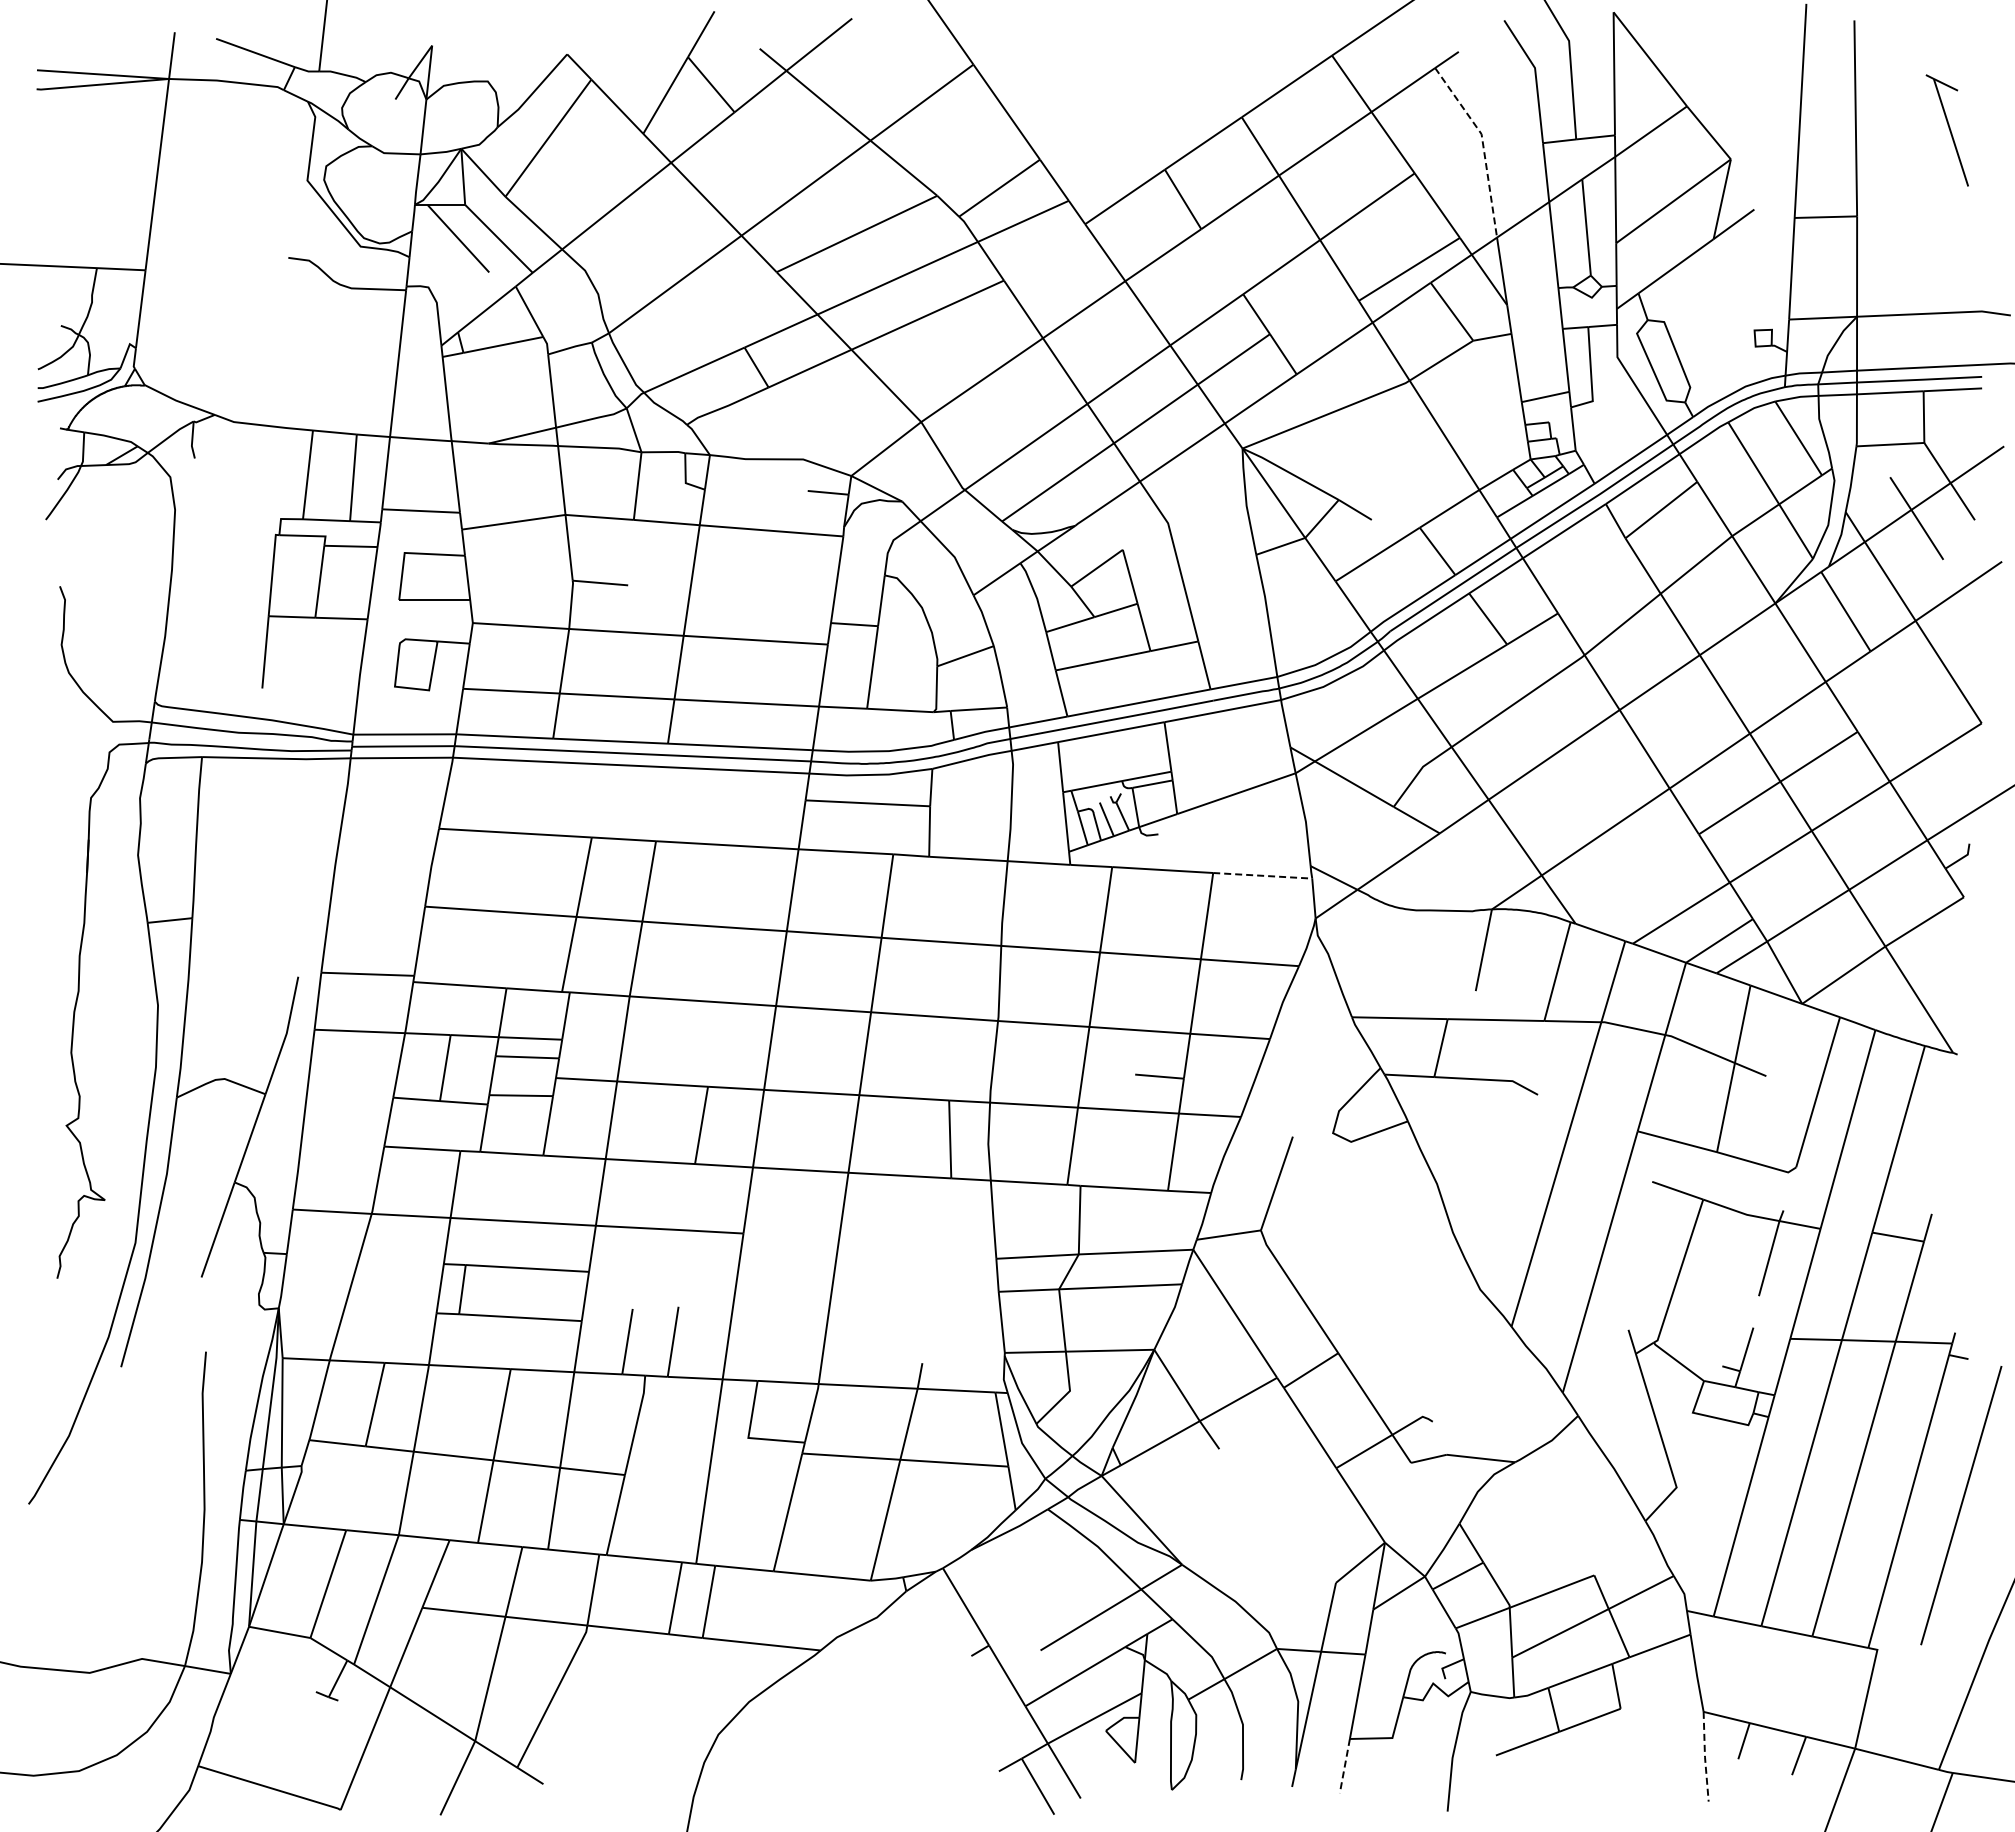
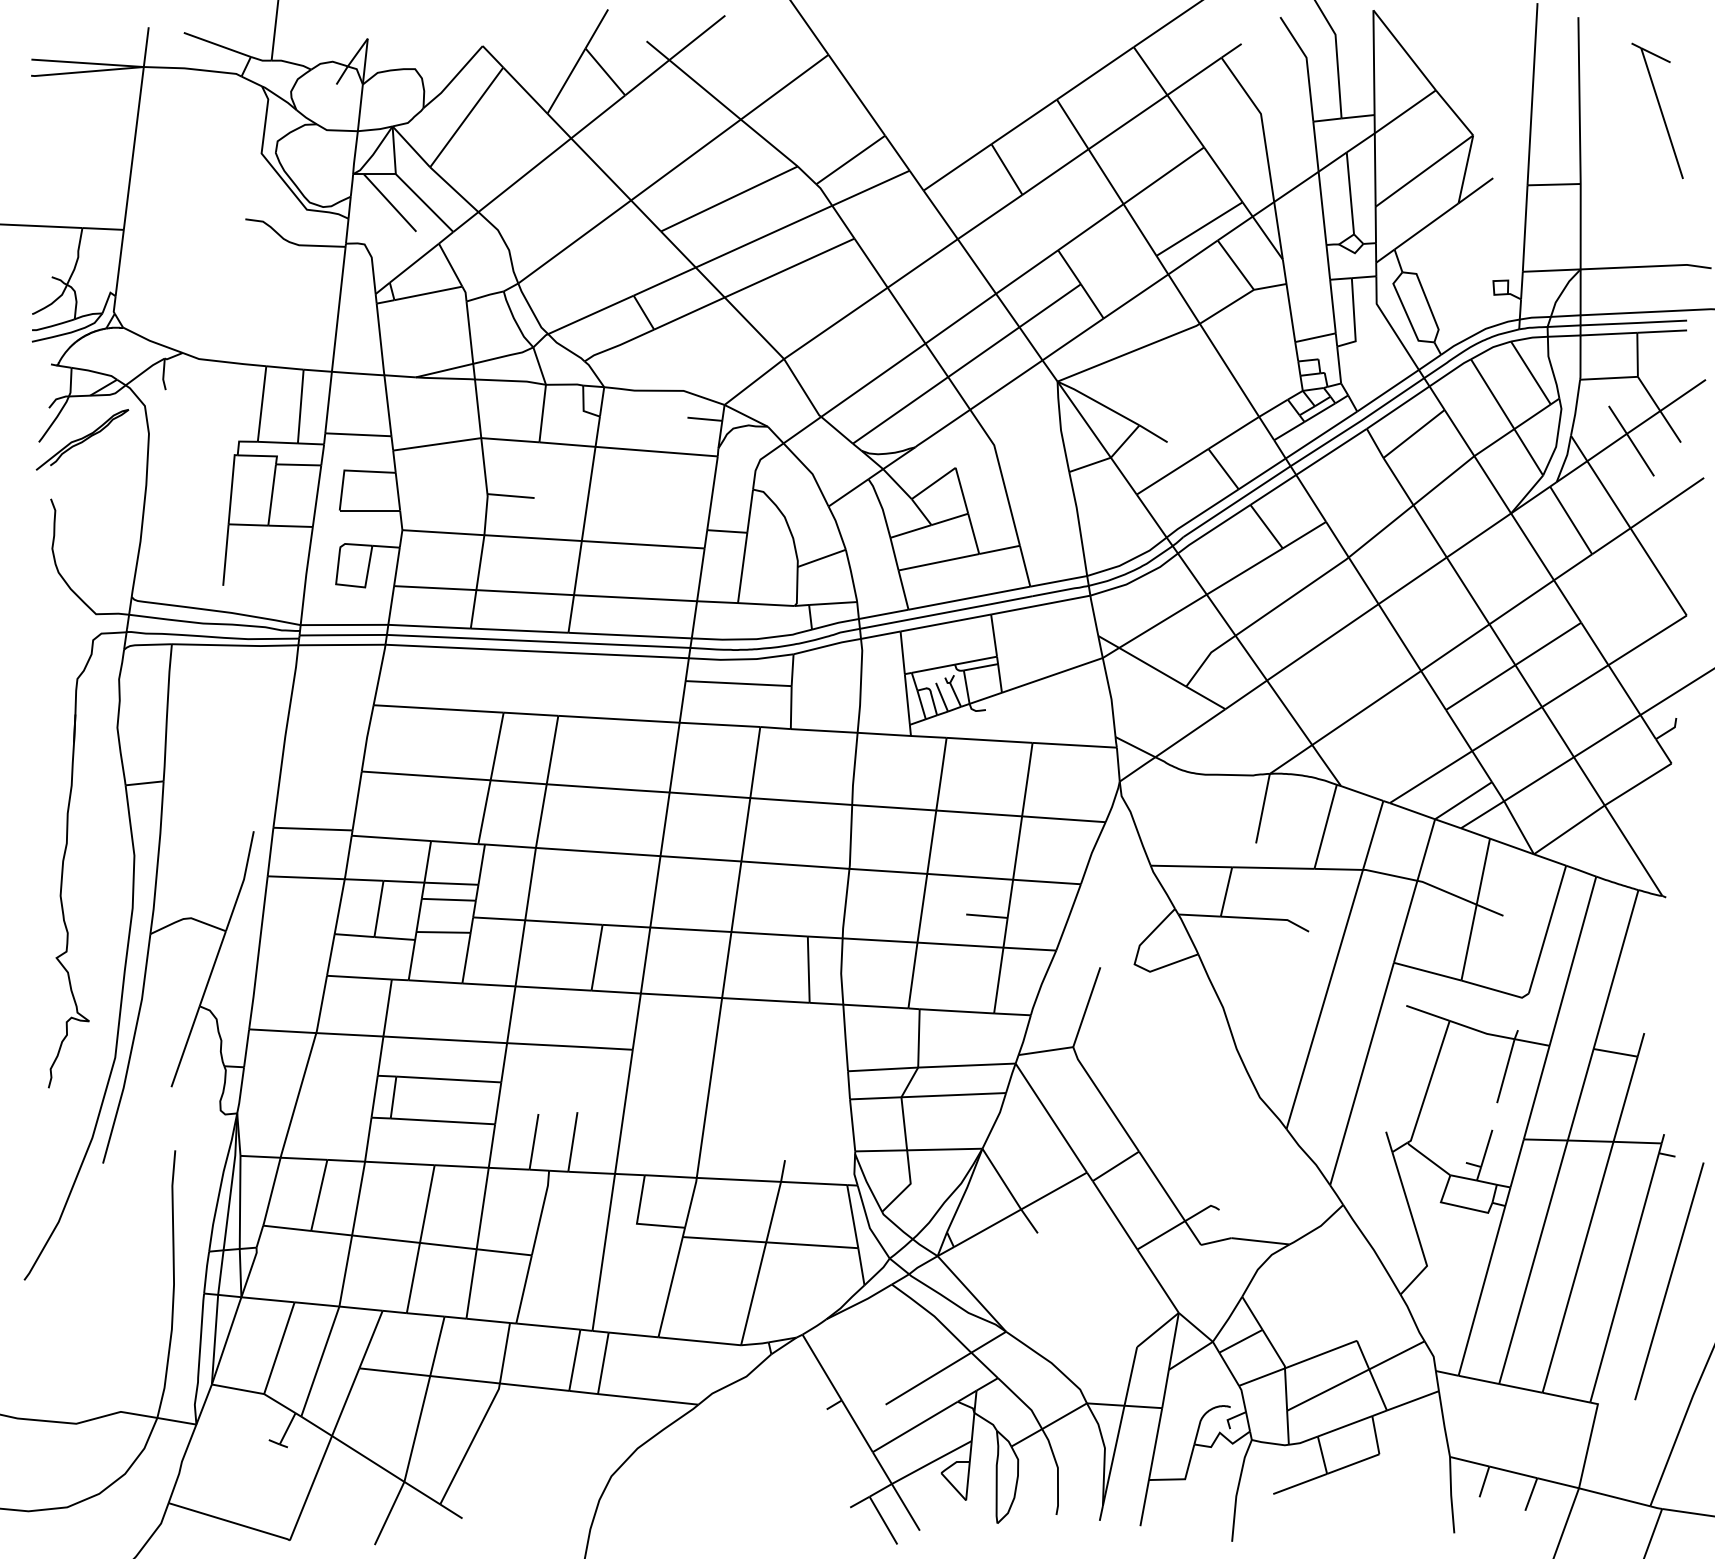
part: (1946, 130) -> (1656, 110), size x1.43
line: (1483, 145) -> (1262, 123), dashed -> solid
curve: (96, 516) -> (82, 439), added
line: (1262, 875) -> (1074, 745), dashed -> solid
line: (1704, 1757) -> (1450, 1495), dashed -> solid
line: (1344, 1766) -> (1144, 1503), dashed -> solid

